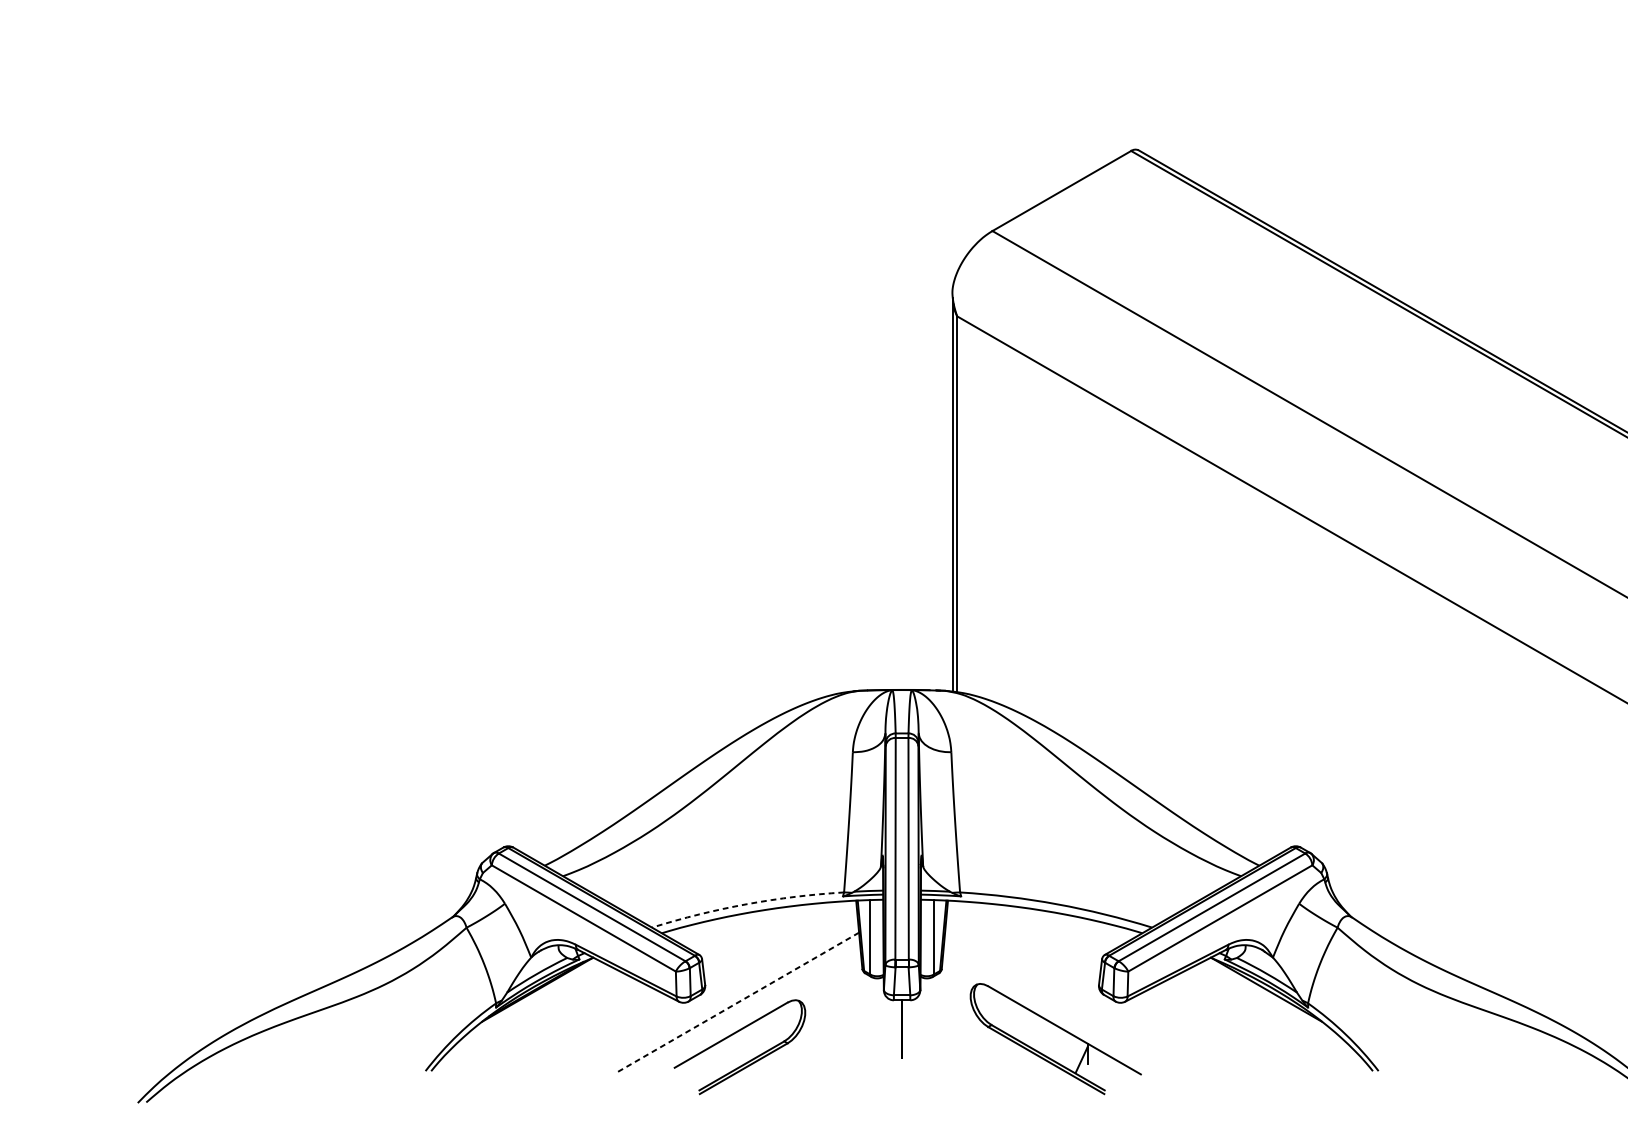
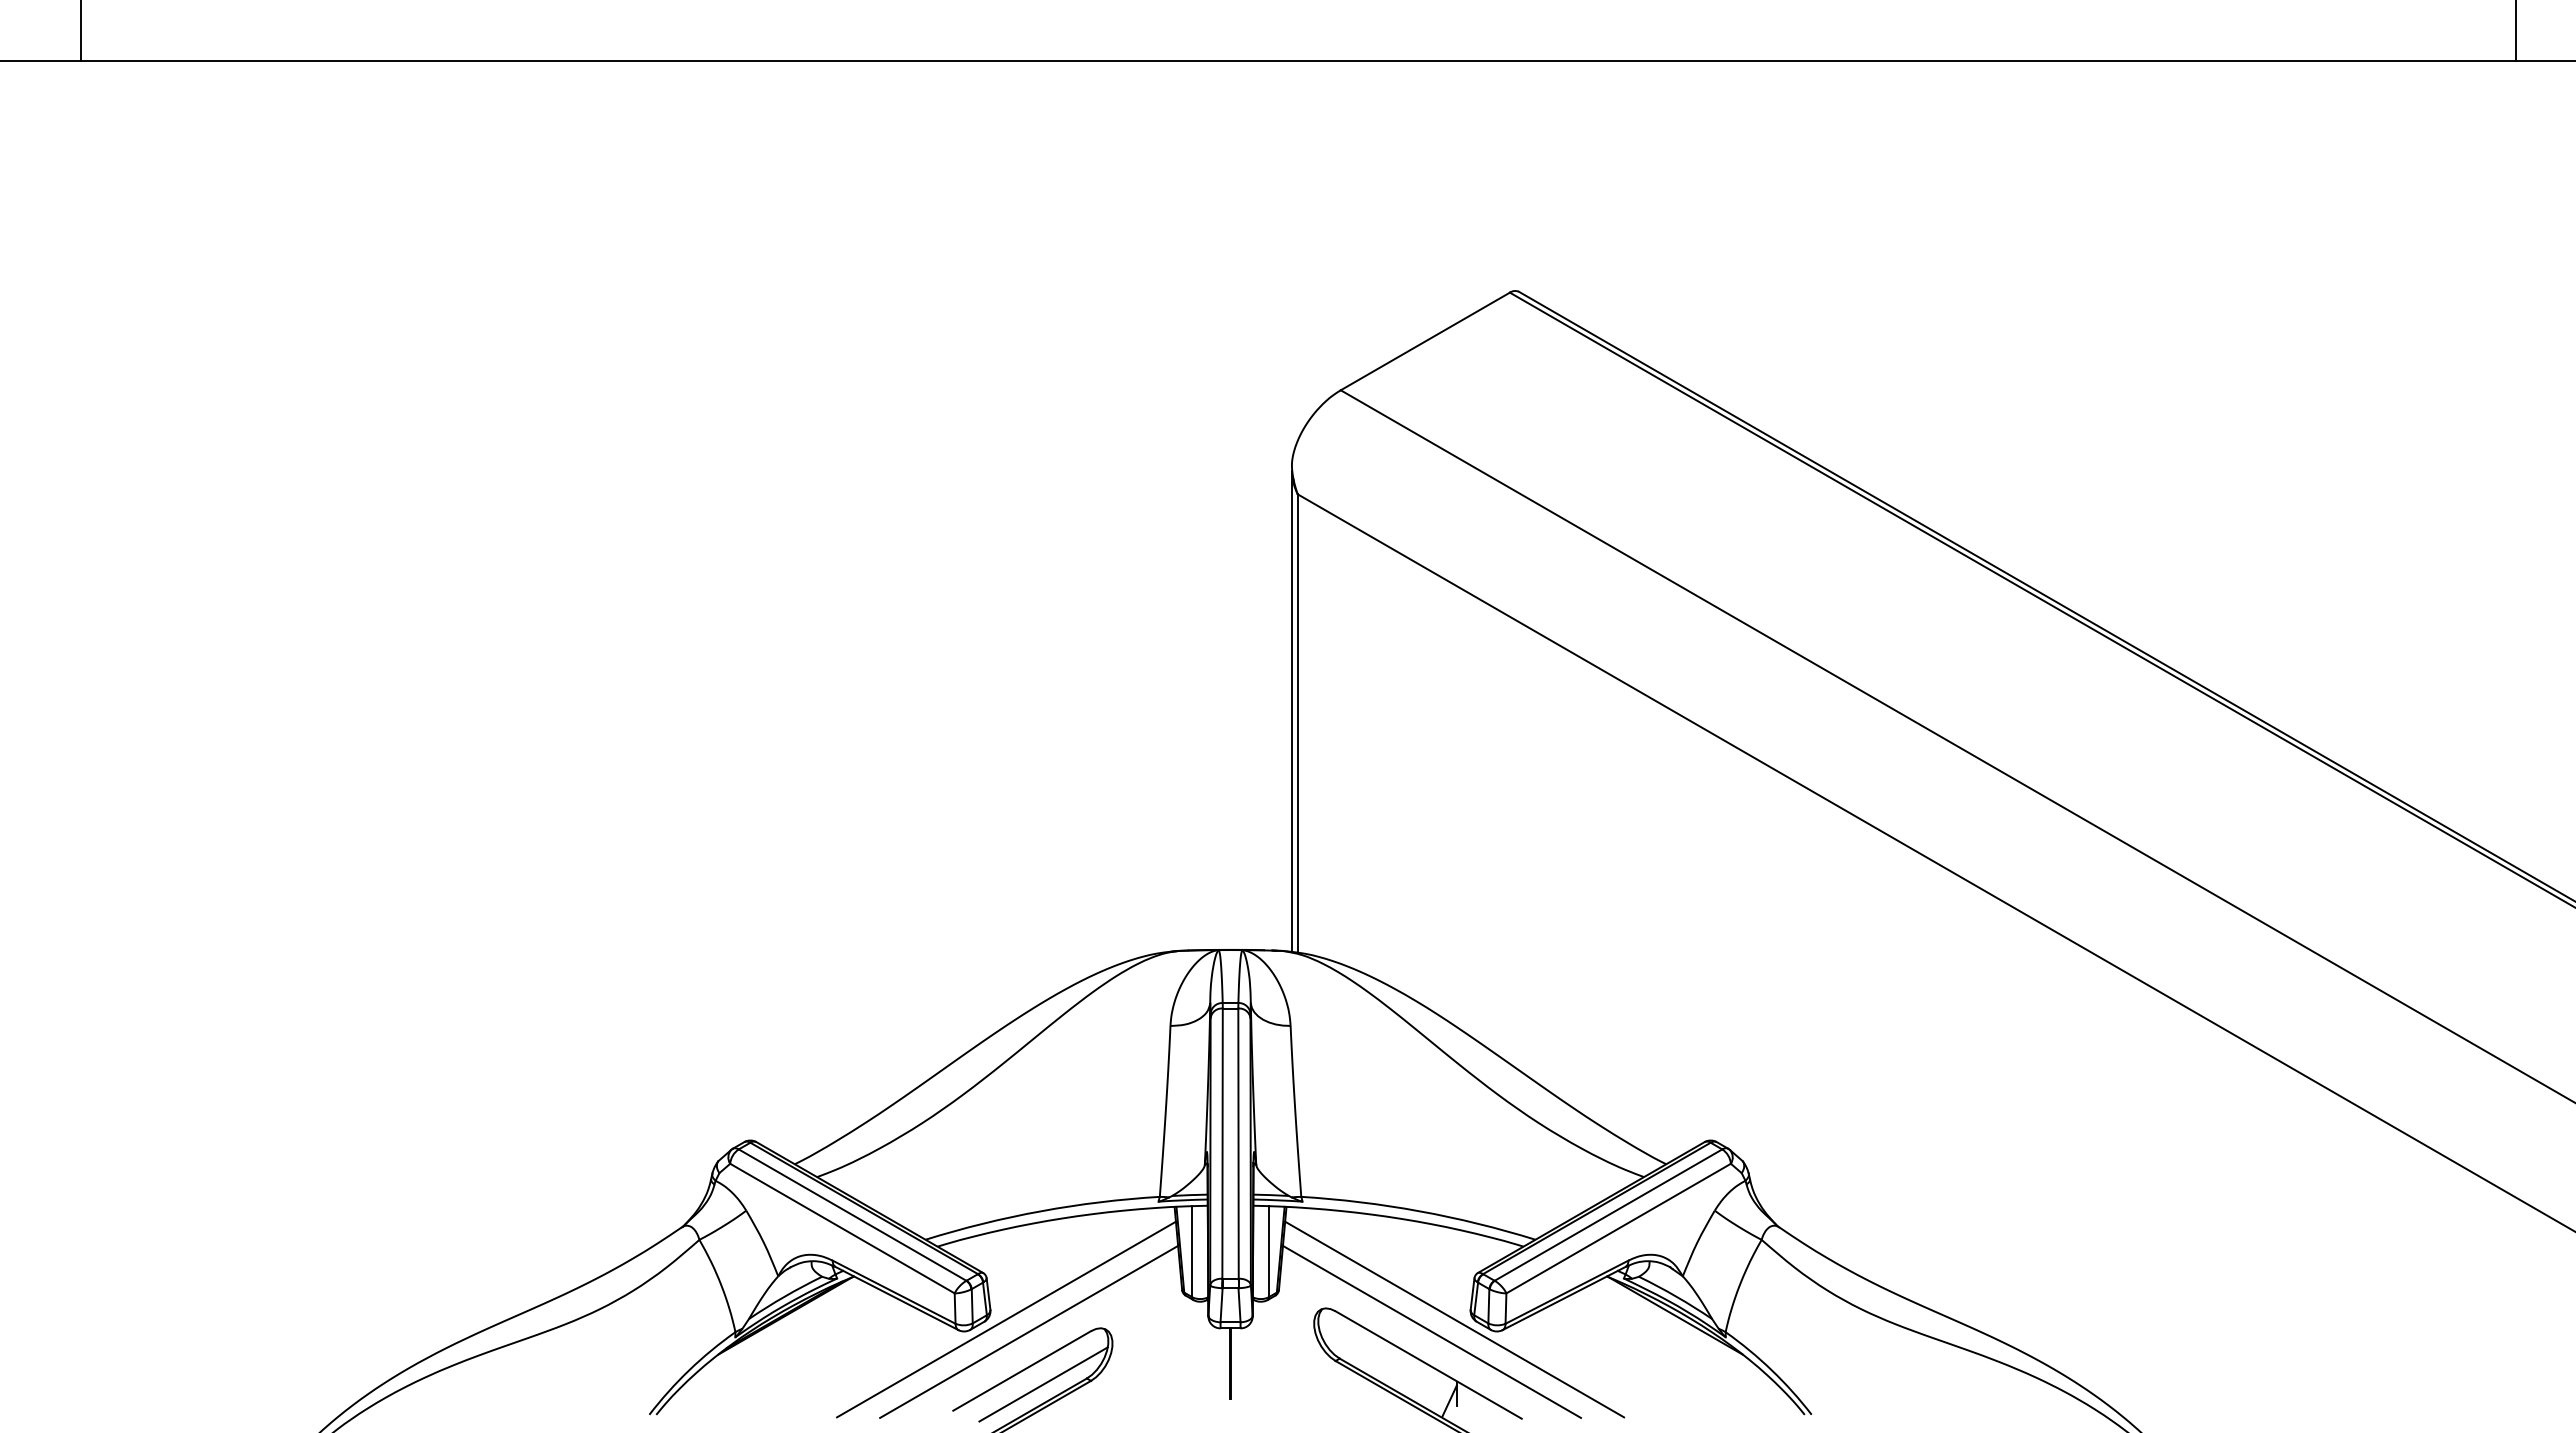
arc: (747, 904) -> (1041, 1211), dashed -> solid
line: (718, 993) -> (1006, 1319), added
line: (1085, 993) -> (1454, 1319), added
line: (1066, 1002) -> (1431, 1331), added
line: (736, 1003) -> (1028, 1332), dashed -> solid
line: (748, 1046) -> (1043, 1384), added

